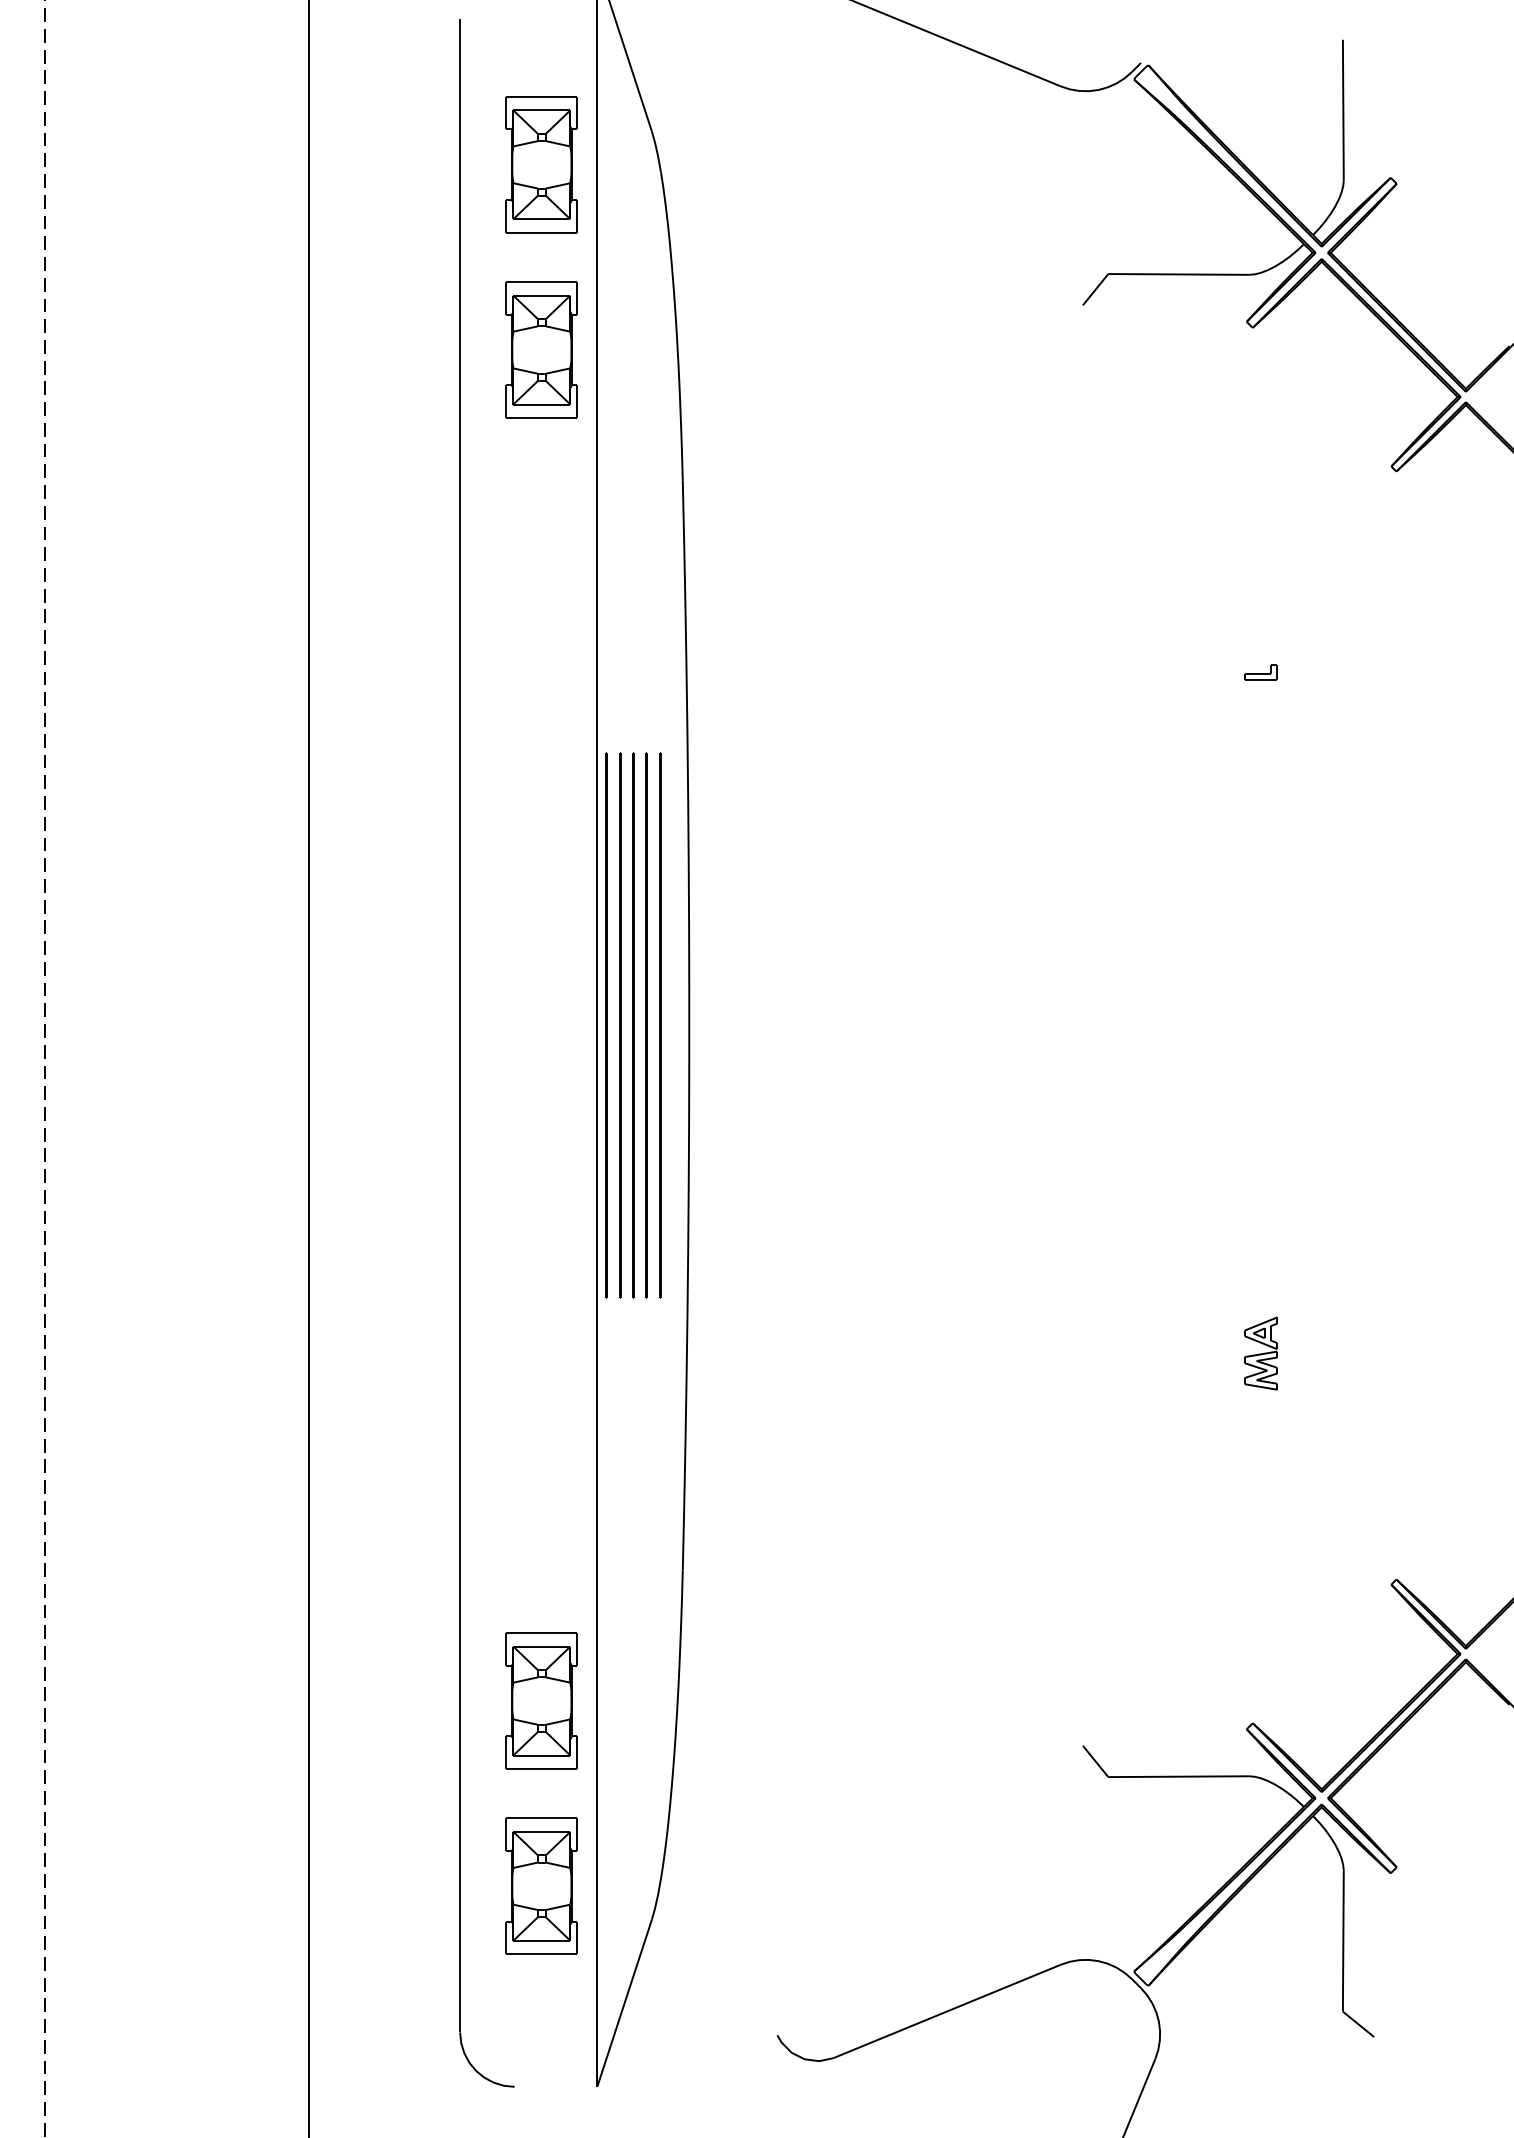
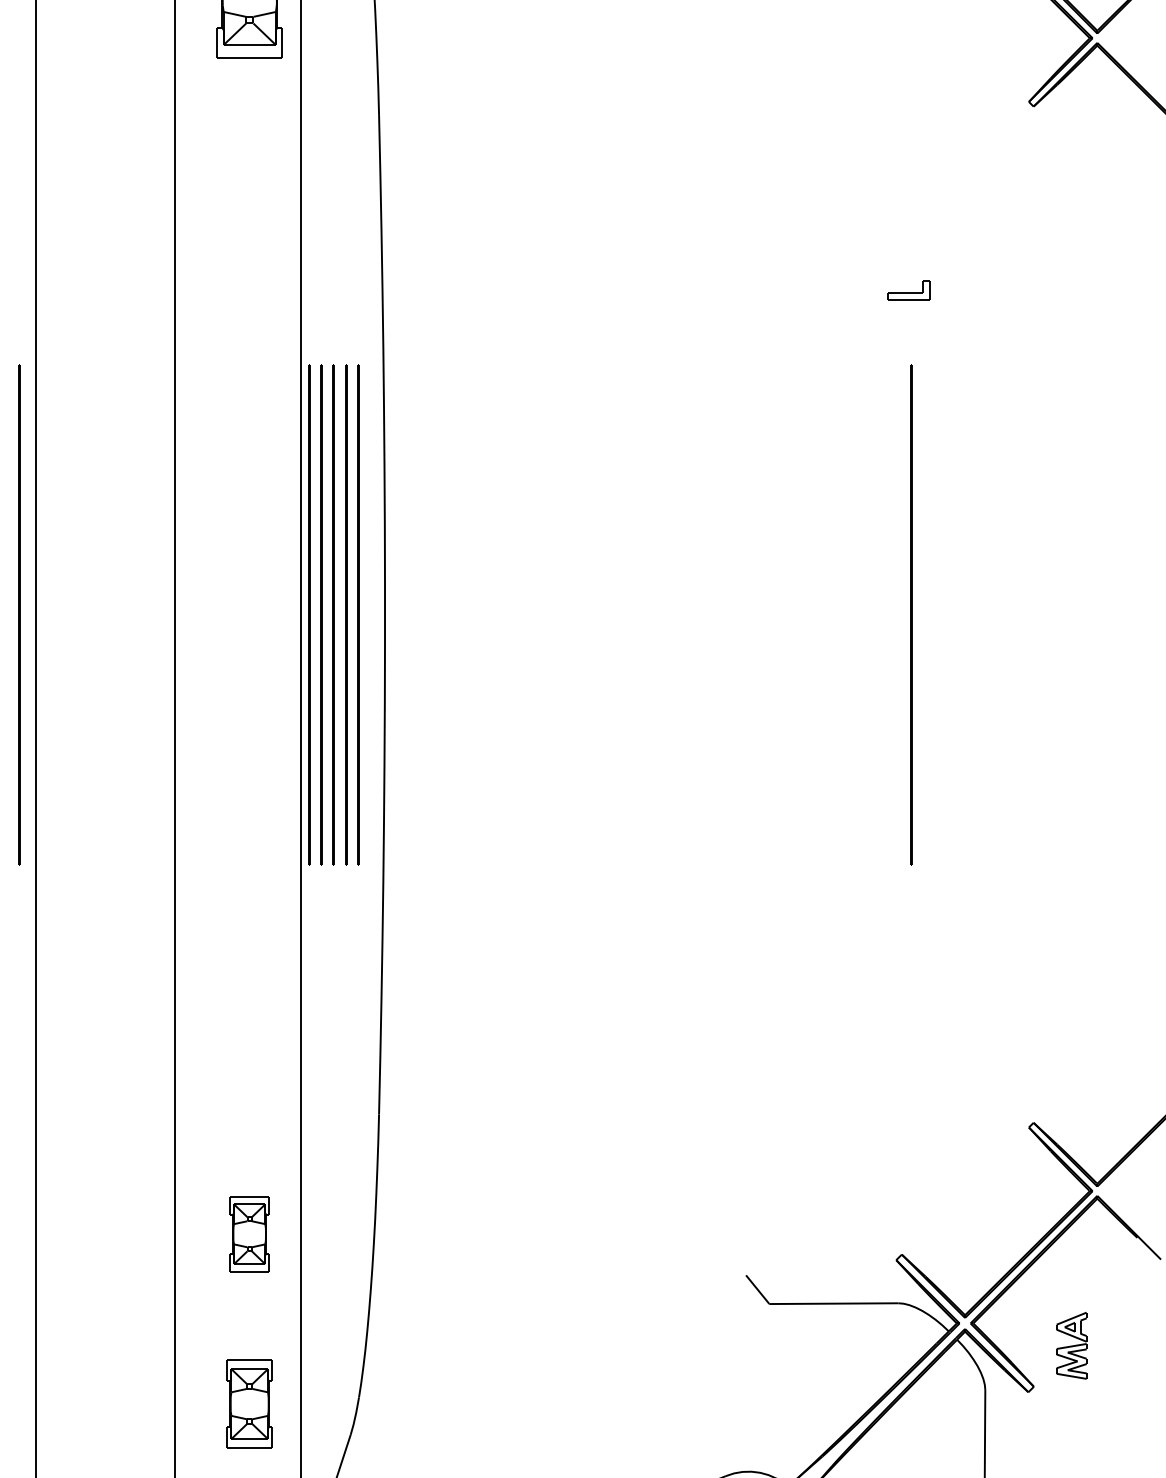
part: (1260, 672) -> (908, 290), size x1.4
line: (290, 1025) -> (19, 614), added
line: (1263, 1025) -> (911, 614), added
part: (1260, 1353) -> (1071, 1345), moved
part: (541, 1700) -> (249, 1233), size x0.6
part: (541, 1885) -> (249, 1403), size x0.7

